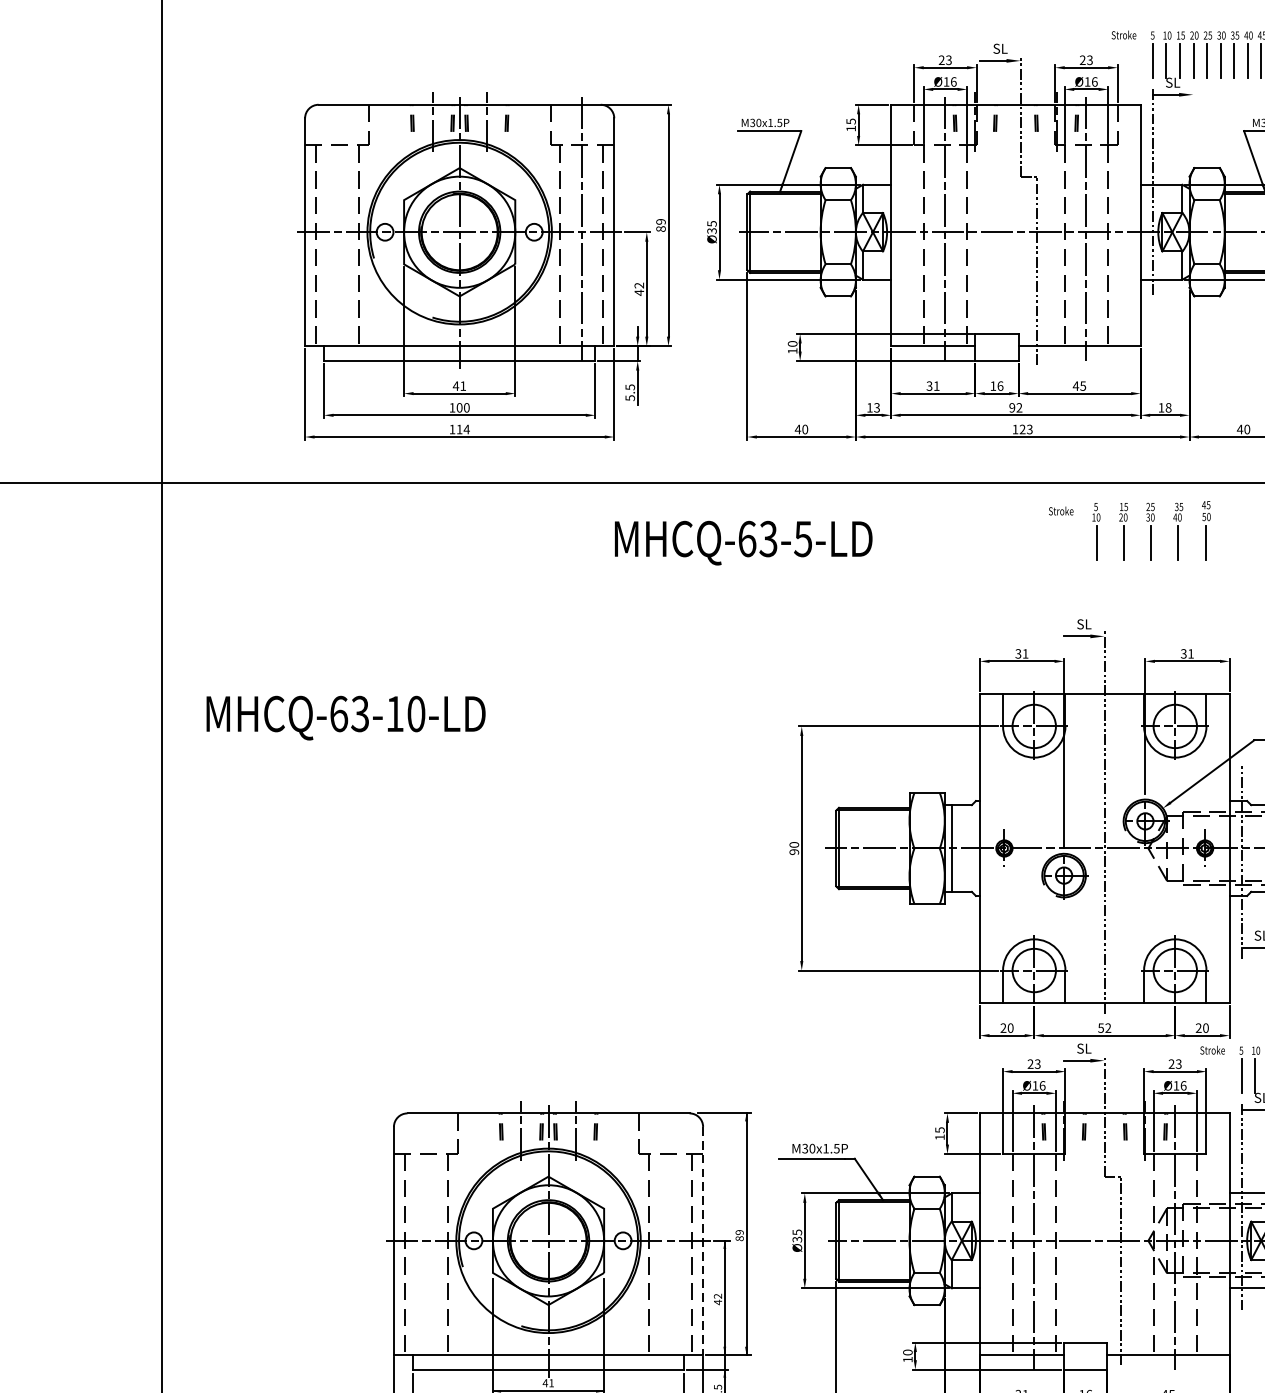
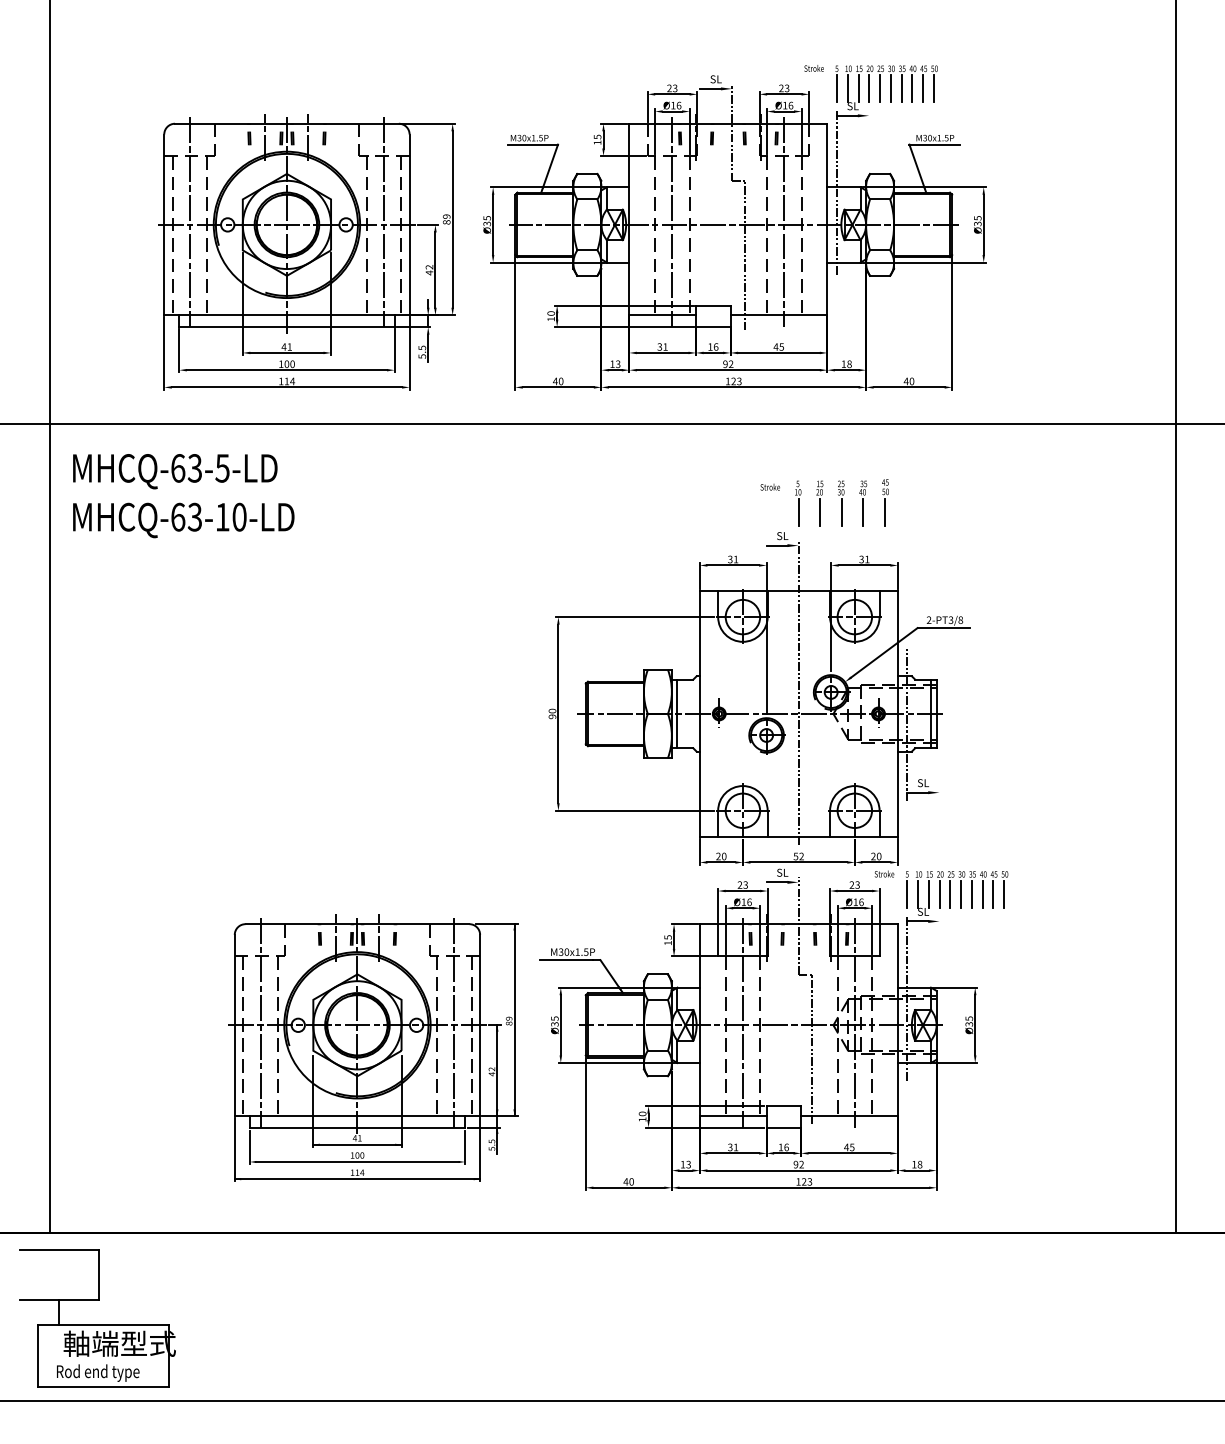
line: (338, 229) -> (190, 222), added
part: (1129, 530) -> (824, 502), moved
text: (743, 542) -> (175, 471), moved
text: (345, 718) -> (183, 520), moved
line: (426, 1237) -> (260, 1022), added
line: (670, 1237) -> (454, 1022), added
line: (703, 1241) -> (480, 1025), dashed -> solid

